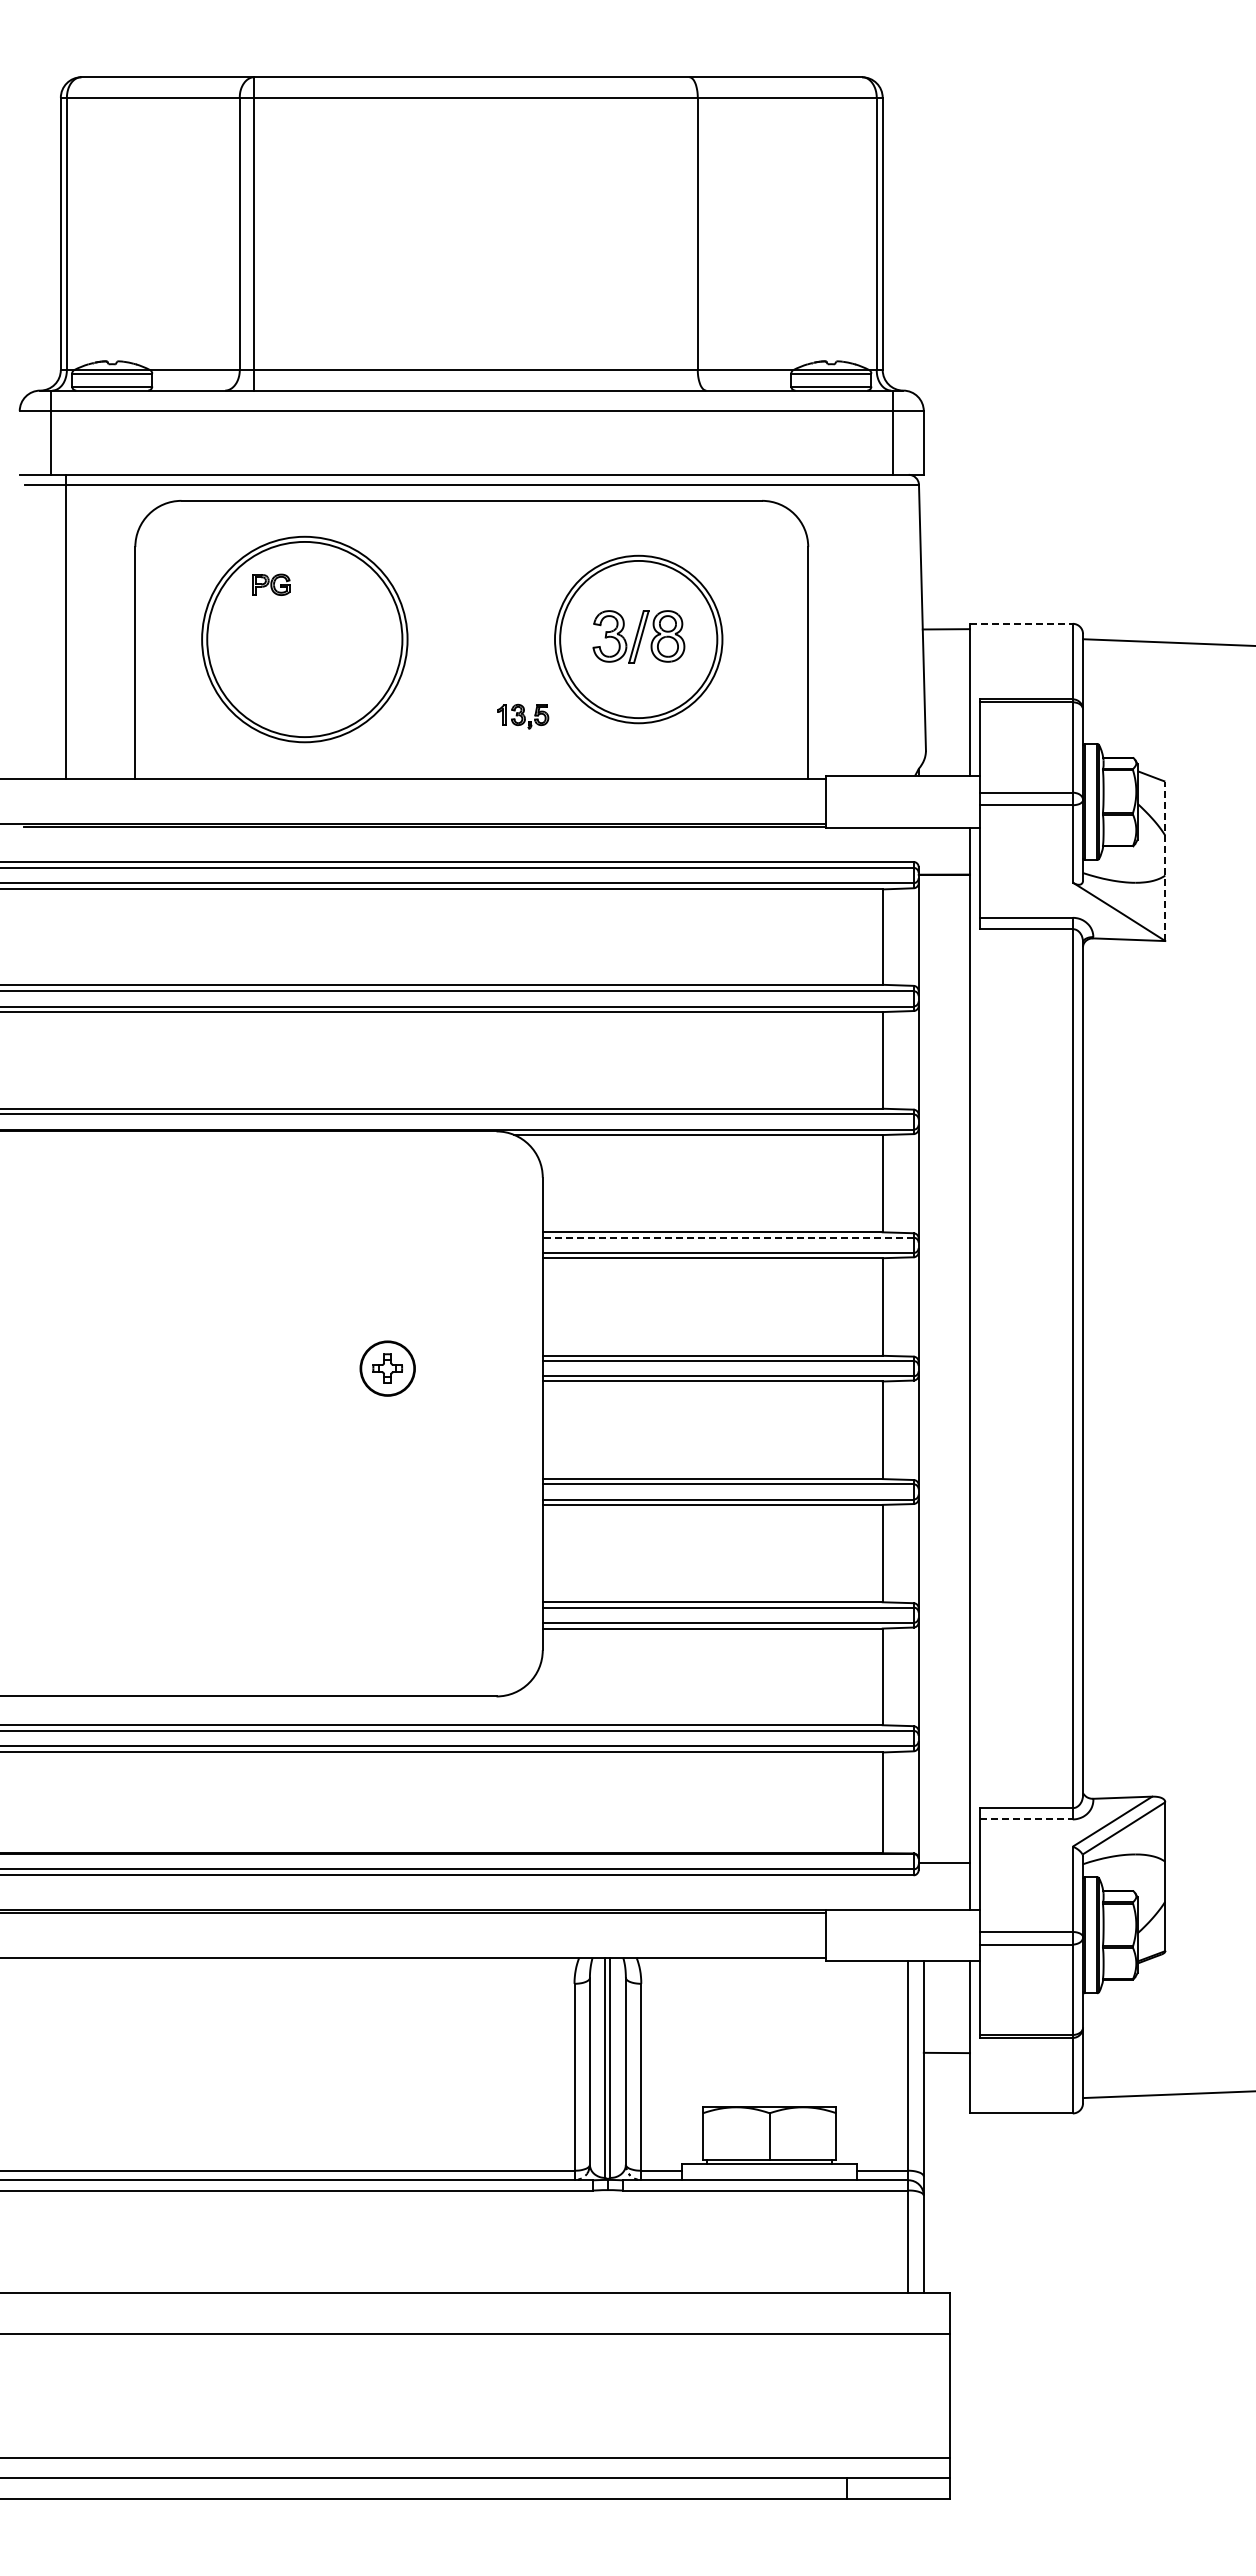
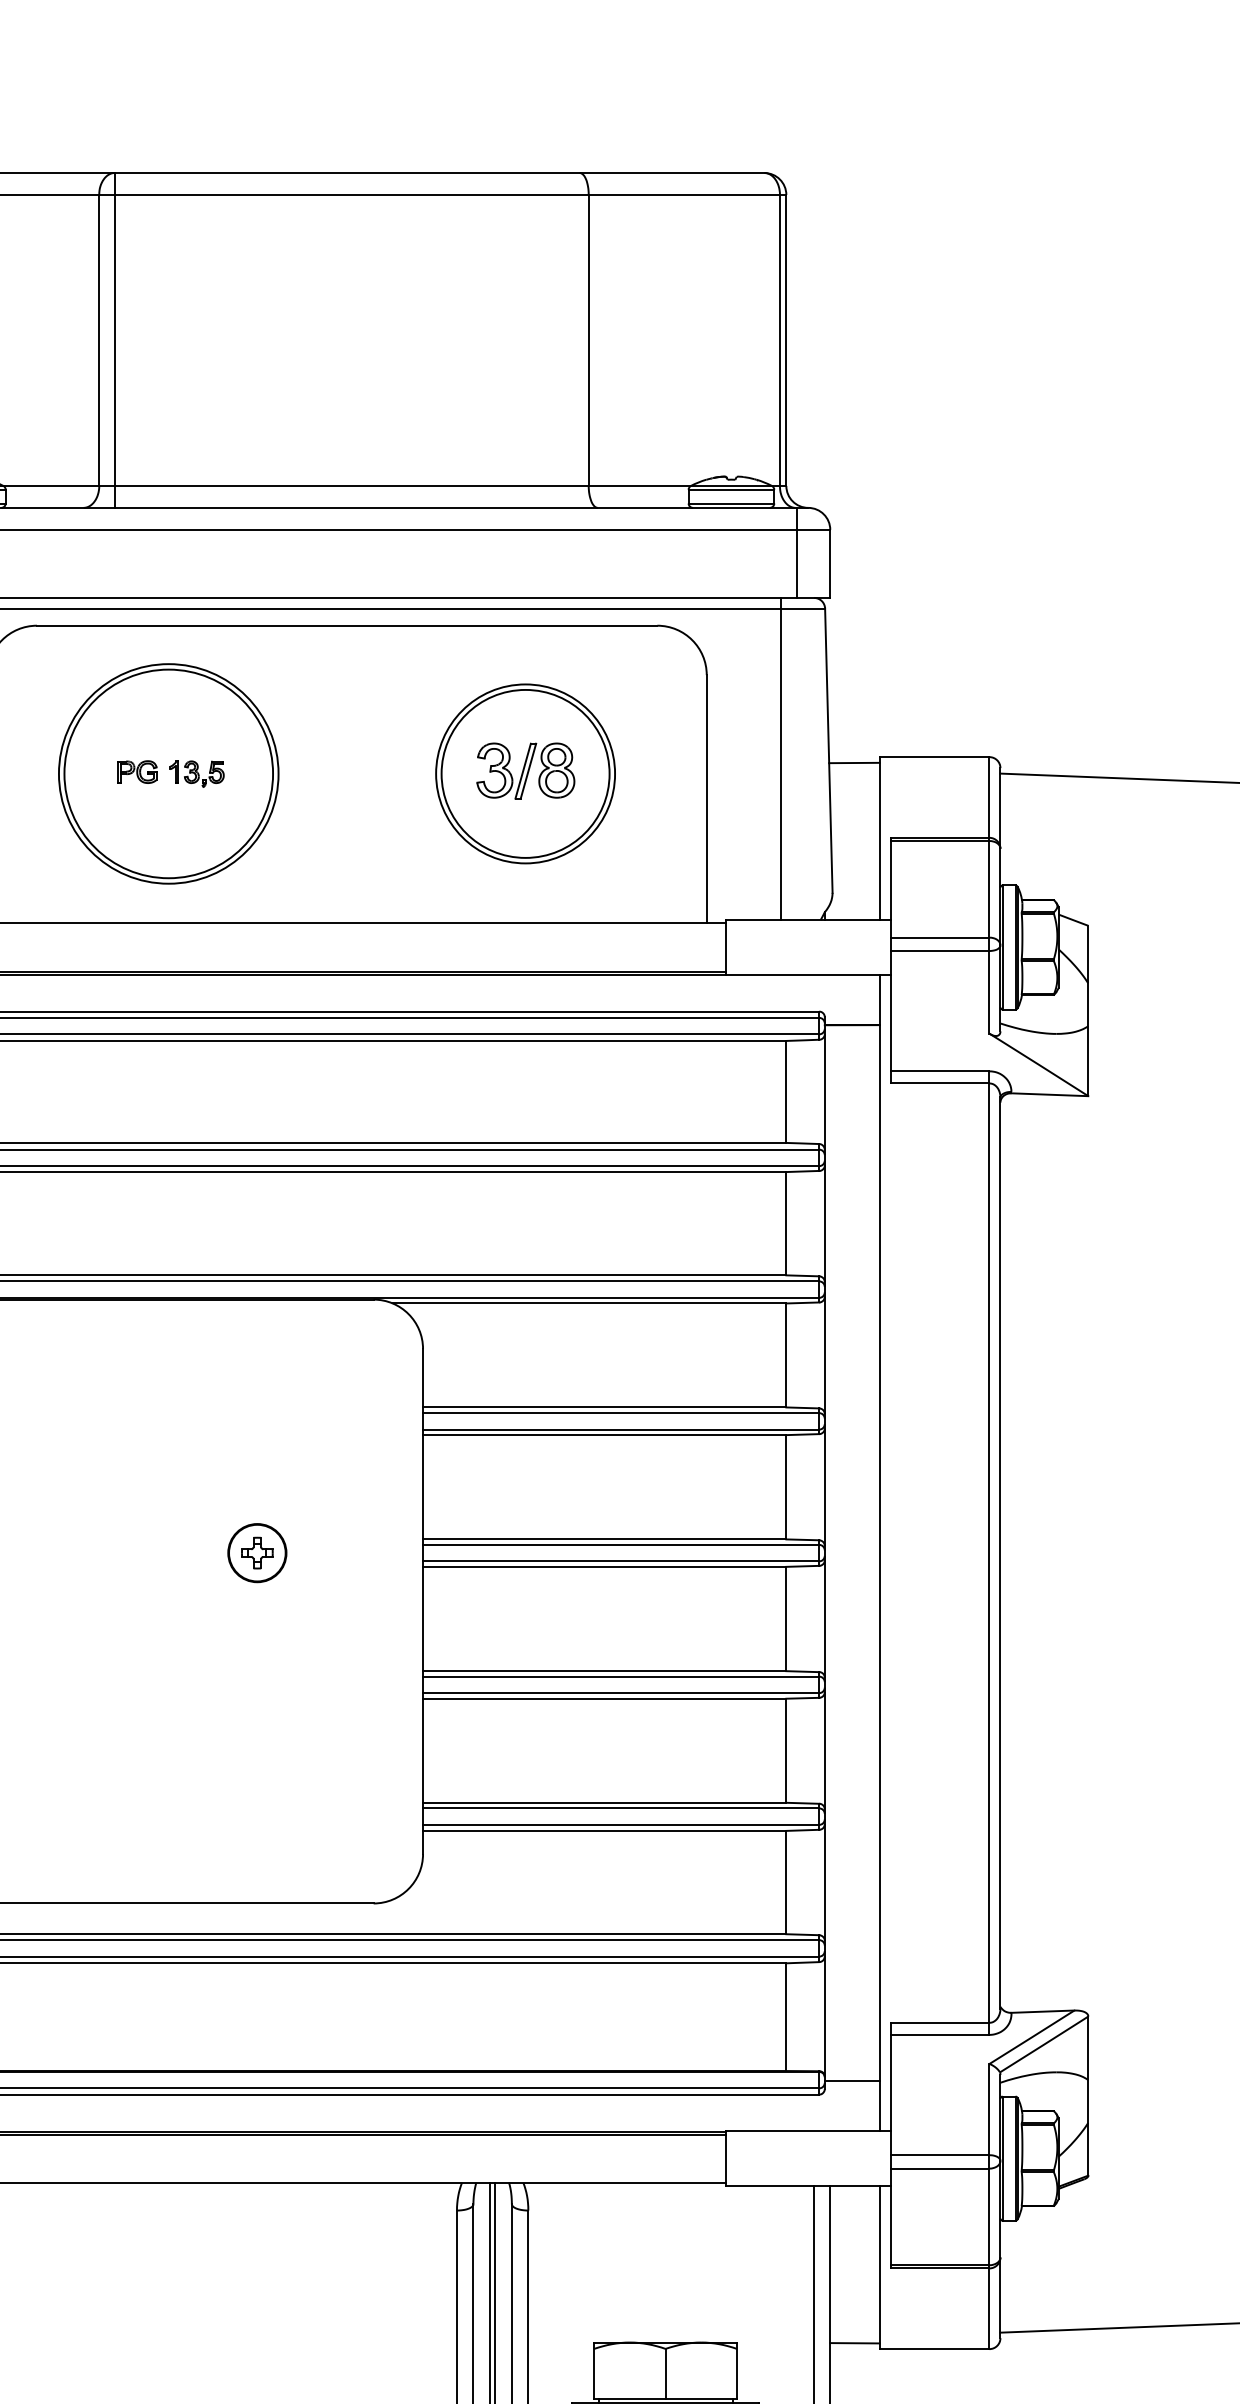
part: (271, 584) -> (137, 771), moved
line: (1021, 623) -> (934, 756), dashed -> solid
line: (877, 625) -> (780, 758), added
part: (523, 716) -> (197, 773), moved
line: (1165, 861) -> (1088, 1011), dashed -> solid
line: (727, 1237) -> (620, 1412), dashed -> solid
line: (1027, 1819) -> (941, 2034), dashed -> solid
line: (946, 2052) -> (854, 2342), moved

